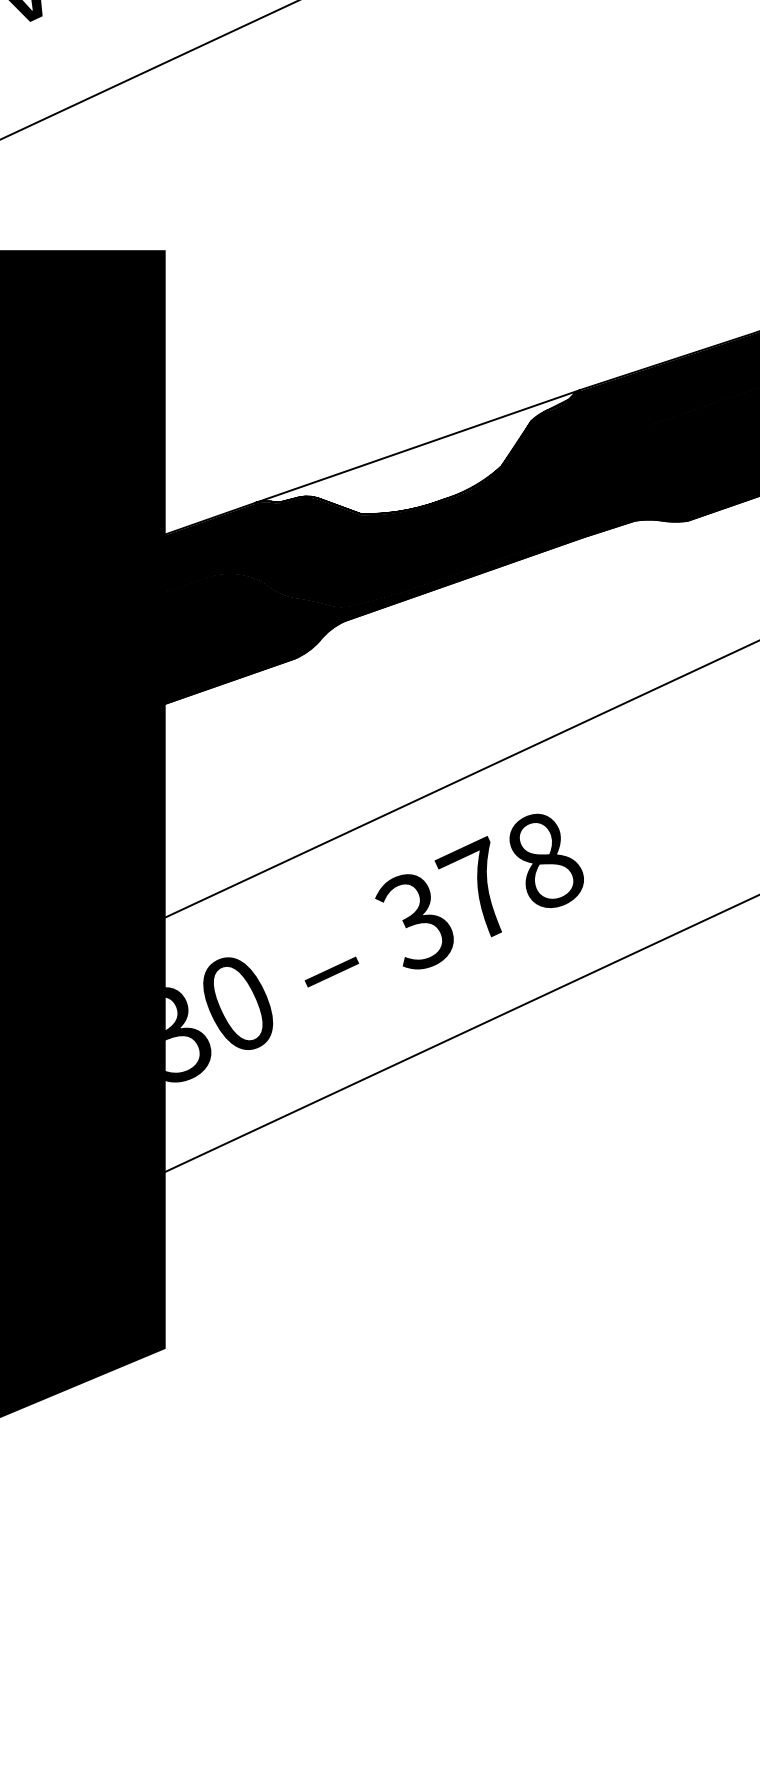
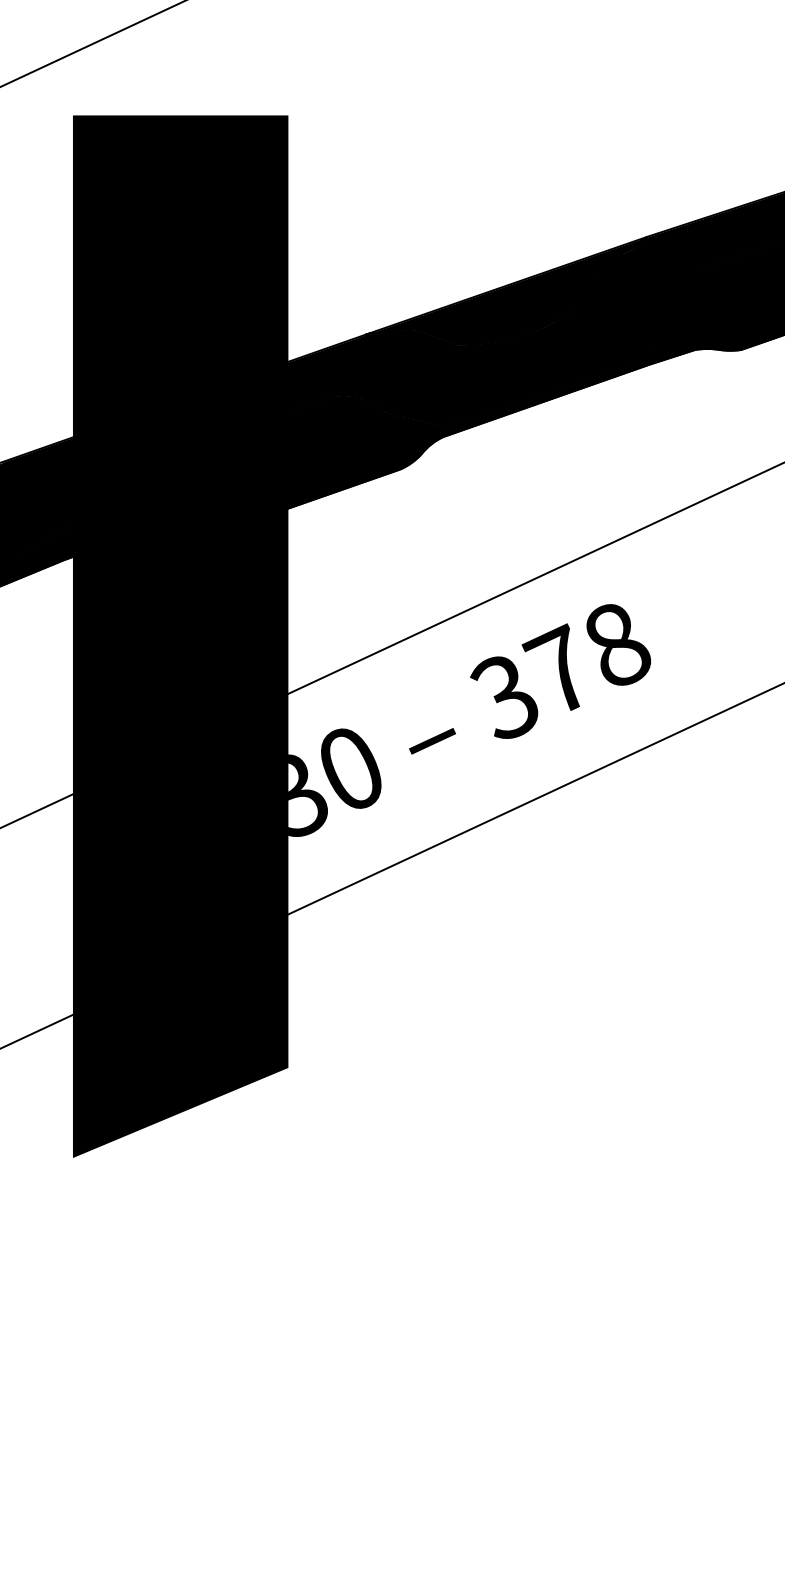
fill: (417, 453) -> (506, 291), added

